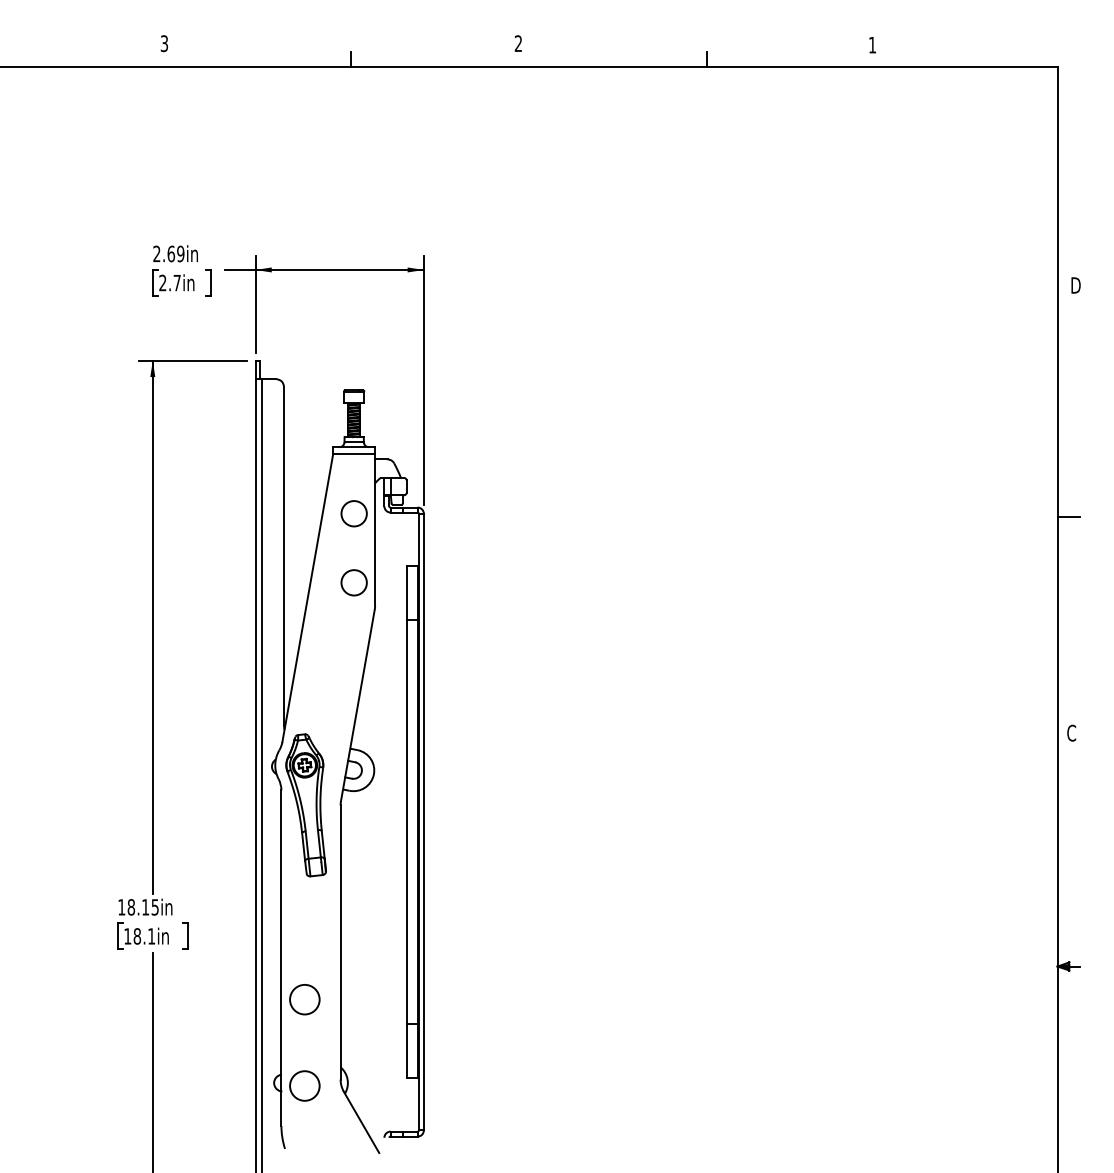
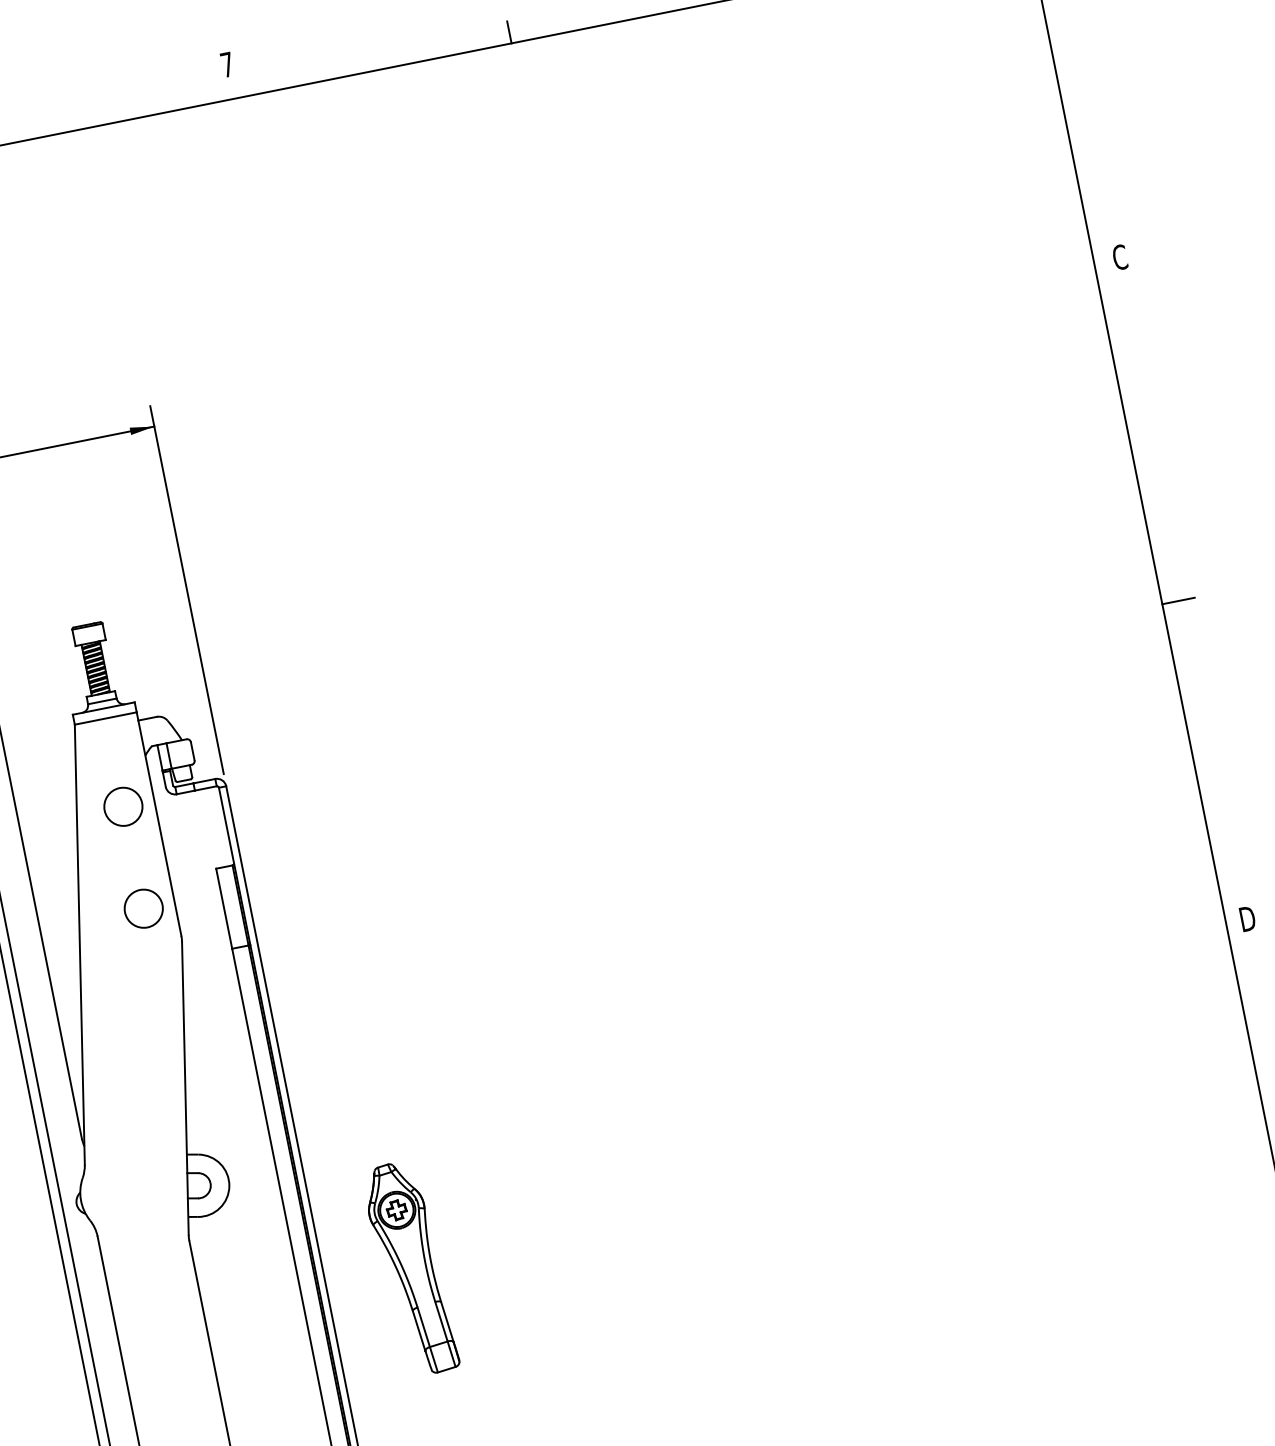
text: (517, 43) -> (225, 64), 2 -> 7
text: (1075, 285) -> (1120, 257), D -> C
text: (1072, 732) -> (1247, 917), C -> D
part: (305, 805) -> (409, 1269), moved

